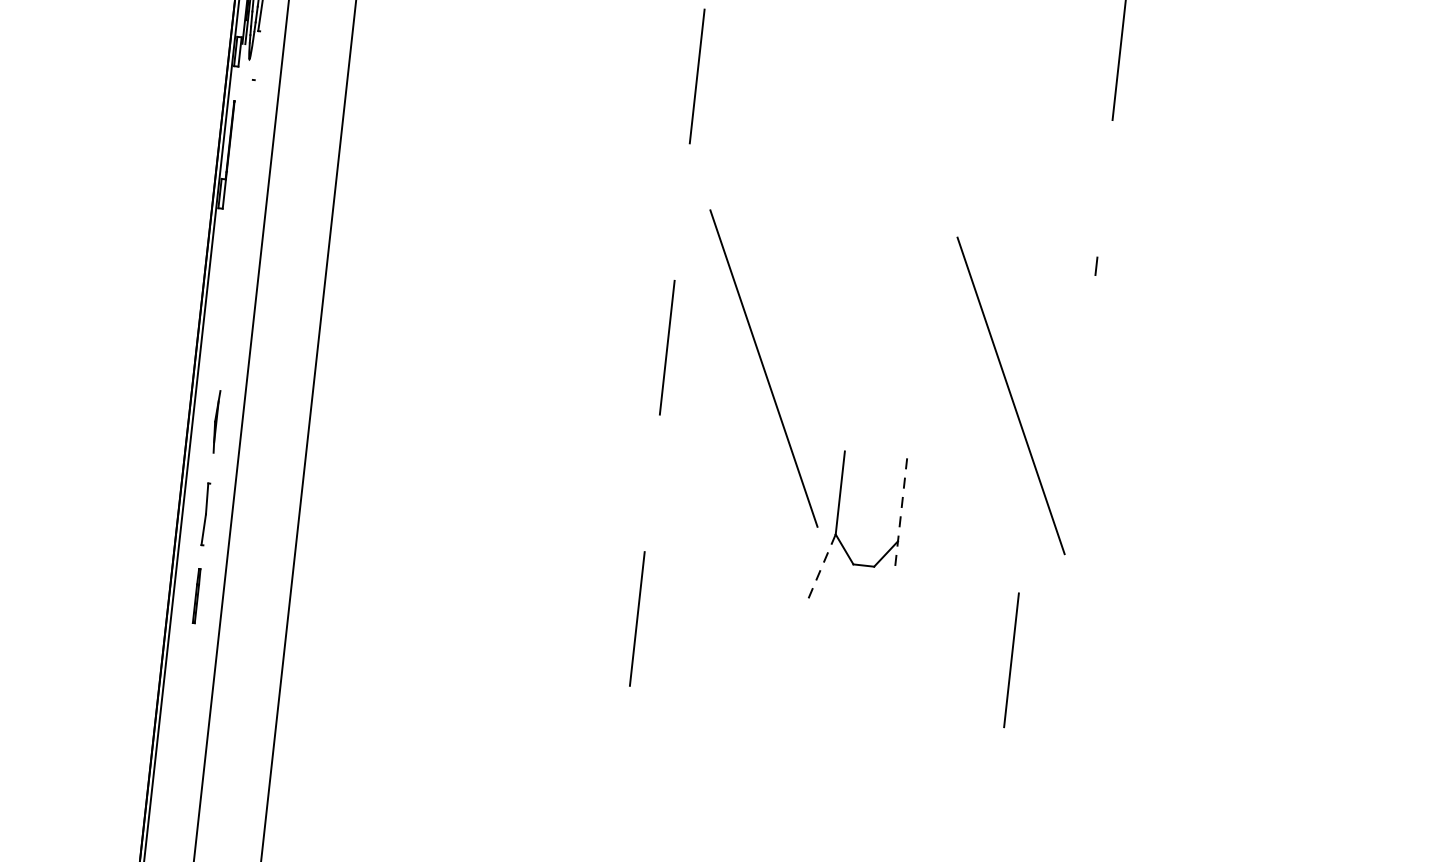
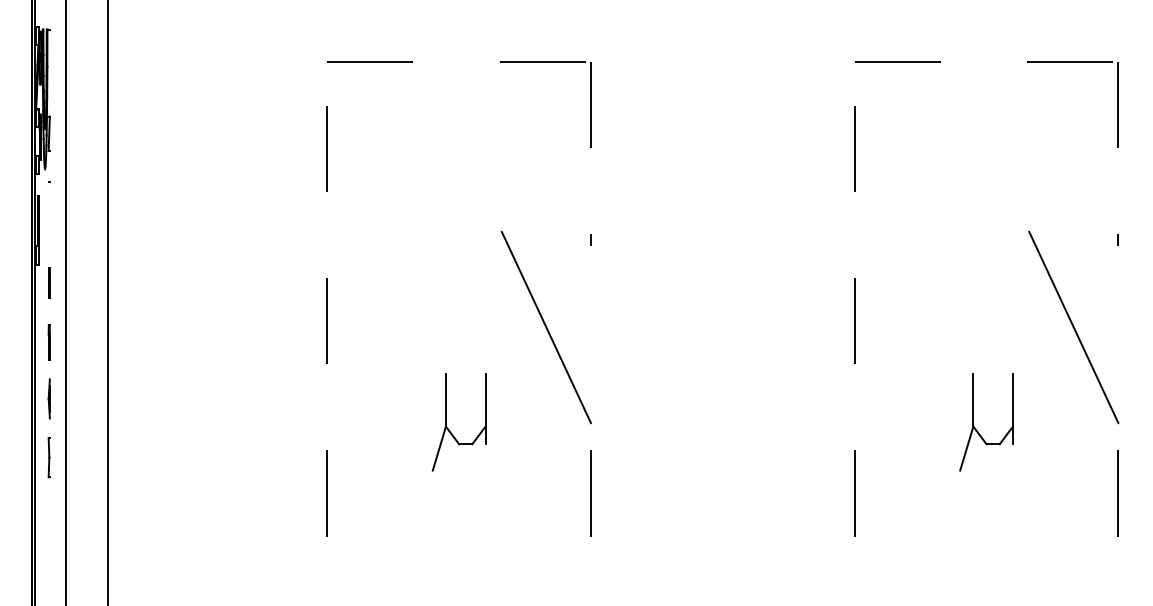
line: (236, 238) -> (49, 282), added
line: (762, 368) -> (388, 327), removed
line: (900, 514) -> (485, 409), dashed -> solid
line: (821, 567) -> (439, 448), dashed -> solid
line: (195, 595) -> (48, 342), moved
line: (1010, 660) -> (590, 493), moved

